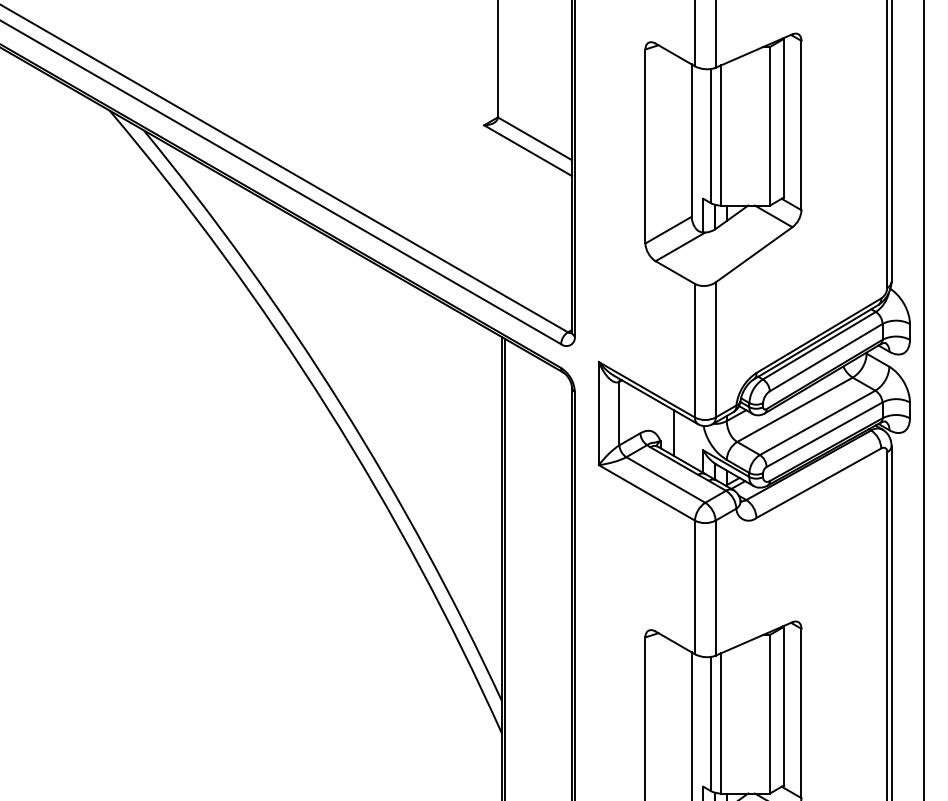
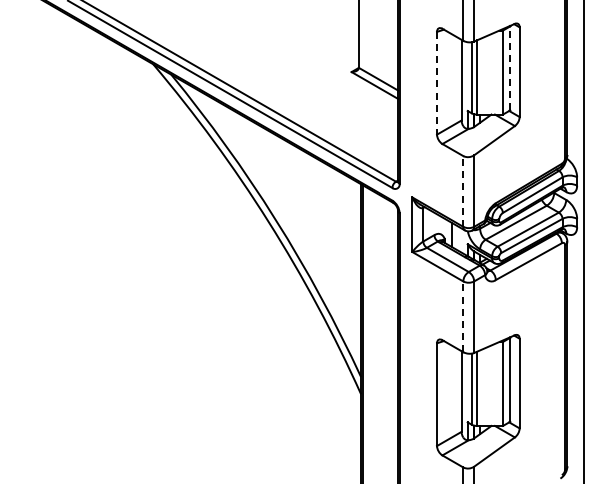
line: (784, 116) -> (510, 67), solid -> dashed
line: (646, 146) -> (437, 83), solid -> dashed
line: (695, 348) -> (463, 190), solid -> dashed
line: (695, 586) -> (463, 316), solid -> dashed

